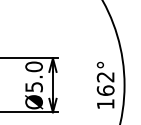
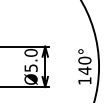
text: (105, 83) -> (84, 65), 162° -> 140°

